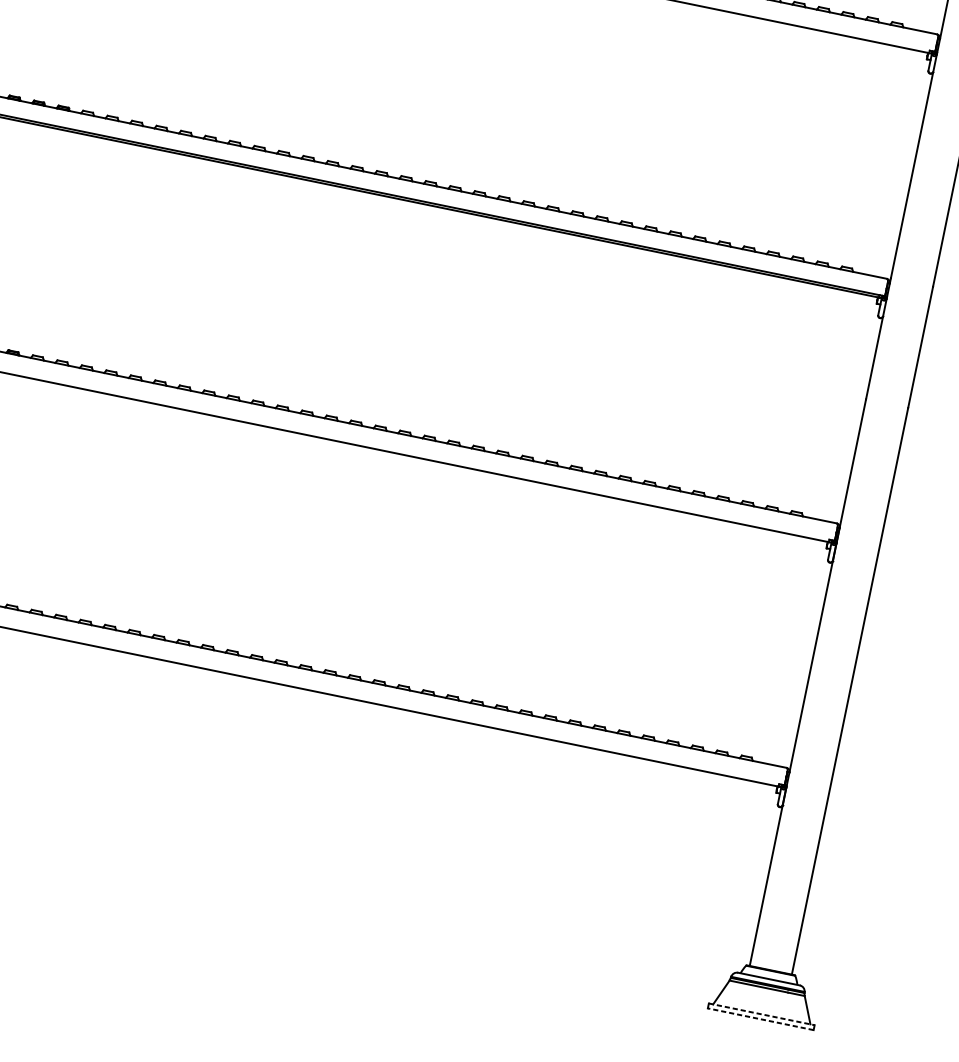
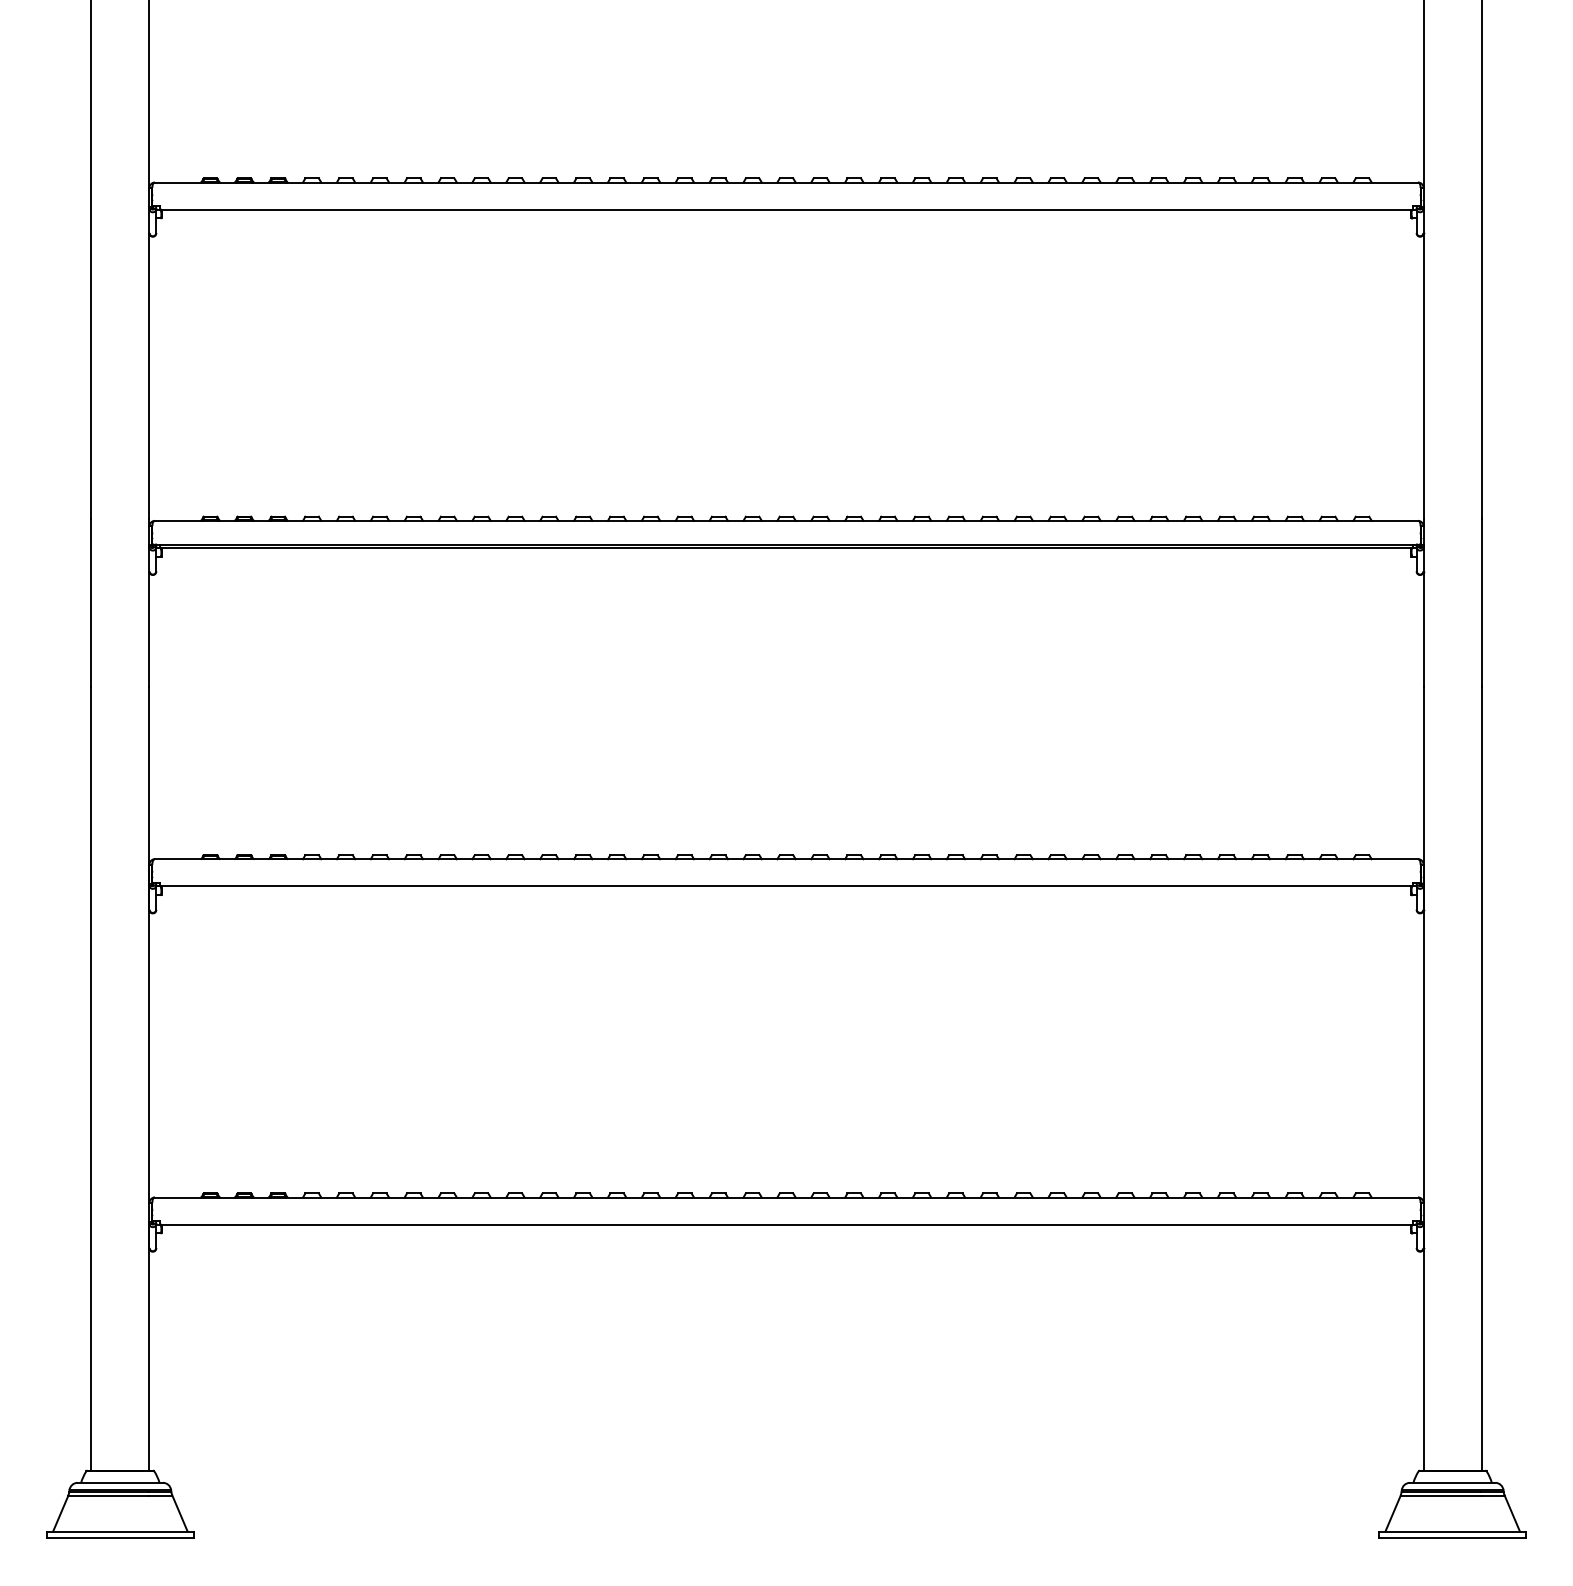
line: (762, 1014) -> (1453, 1531), dashed -> solid
line: (760, 1019) -> (1452, 1538), dashed -> solid

